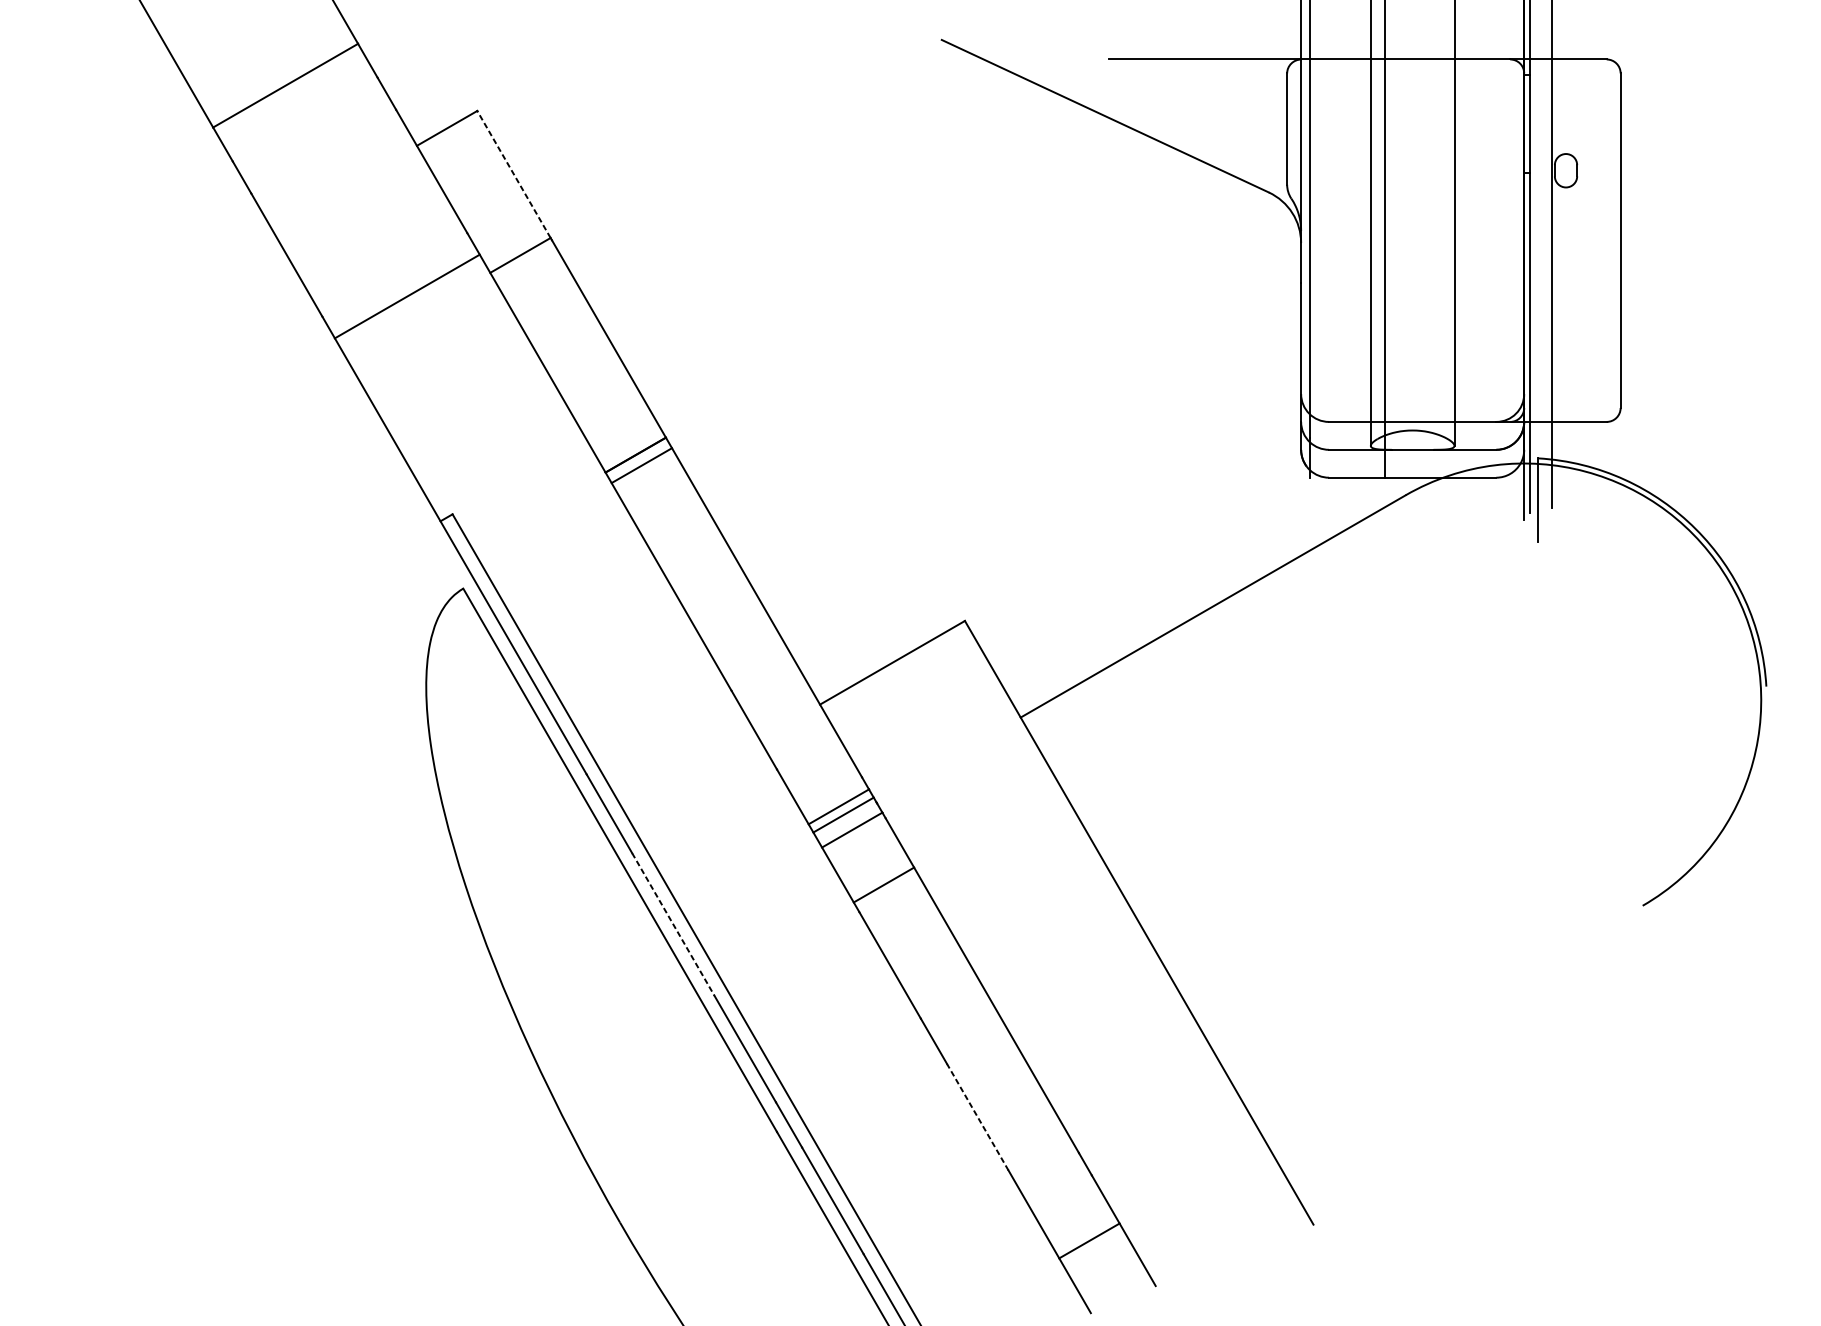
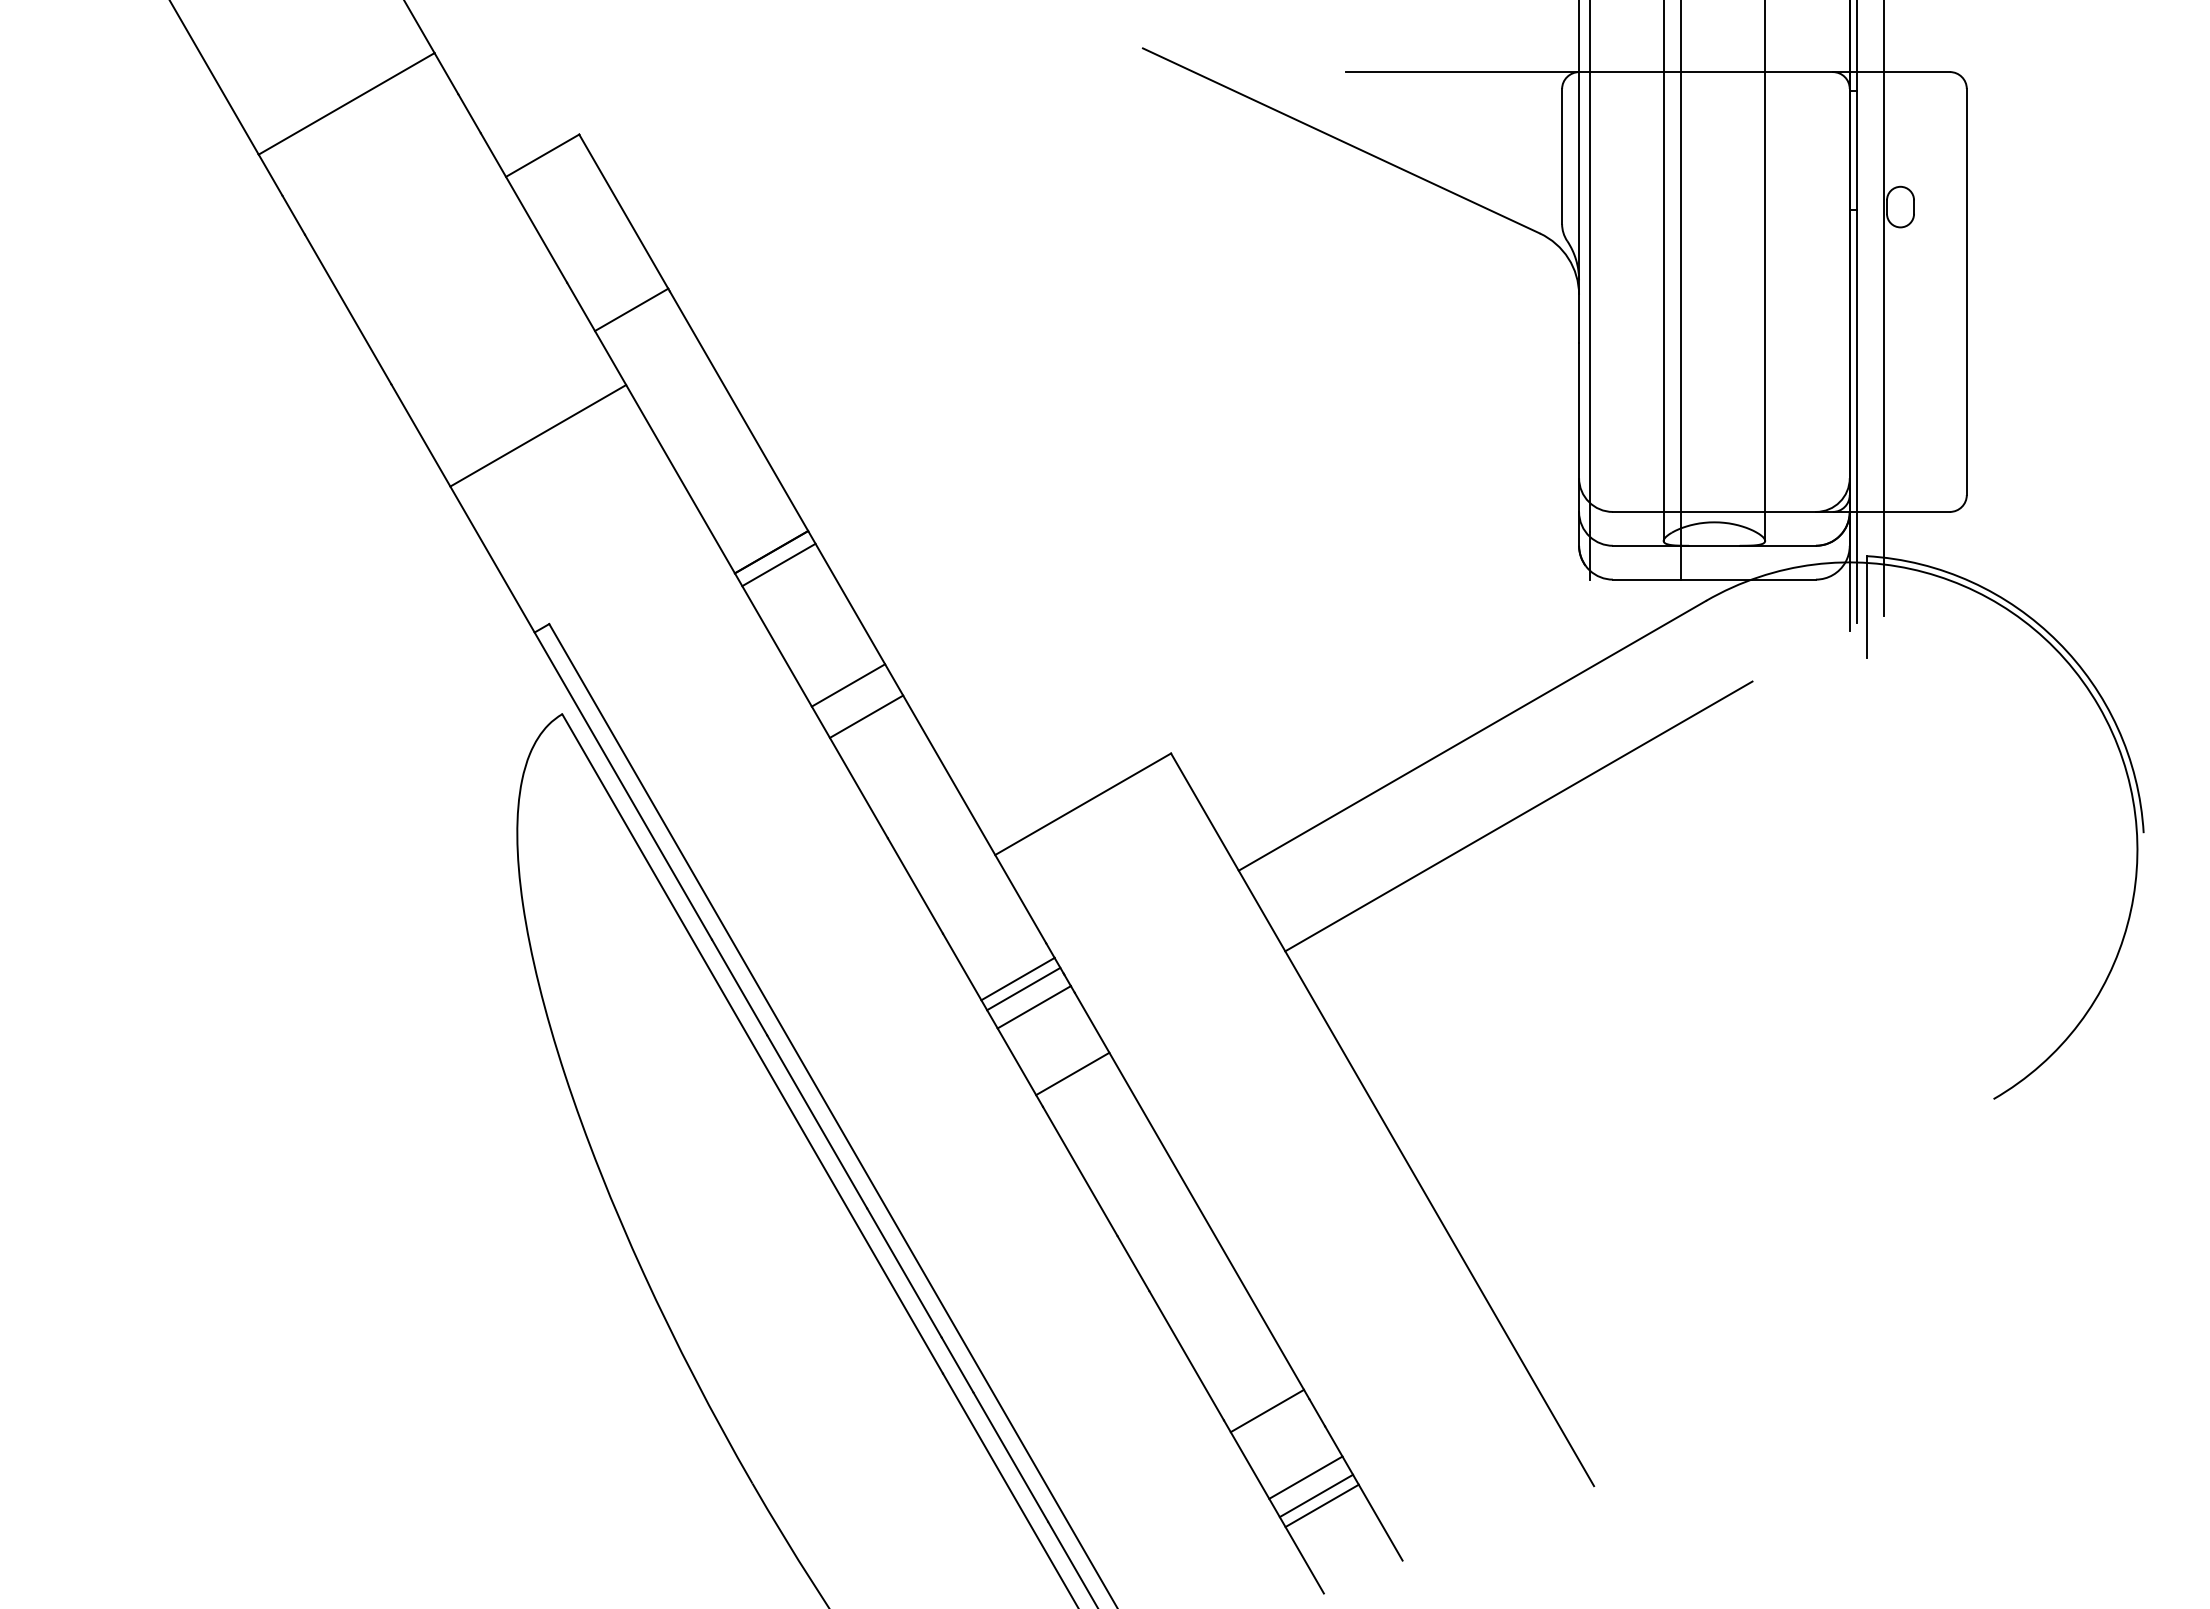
line: (513, 174) -> (623, 211), dashed -> solid
line: (407, 296) -> (538, 435), moved
line: (699, 564) -> (848, 685), added
line: (713, 590) -> (866, 716), added
line: (1251, 672) -> (1518, 816), added
line: (673, 924) -> (817, 1121), dashed -> solid
line: (977, 1117) -> (1186, 1355), dashed -> solid
line: (1044, 1162) -> (1267, 1410), added
line: (1075, 1217) -> (1305, 1477), added
line: (1084, 1232) -> (1316, 1495), added

